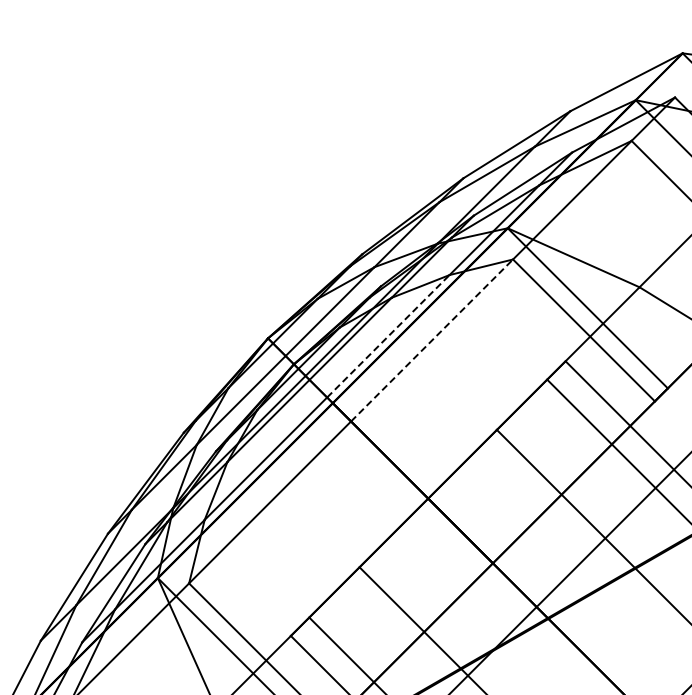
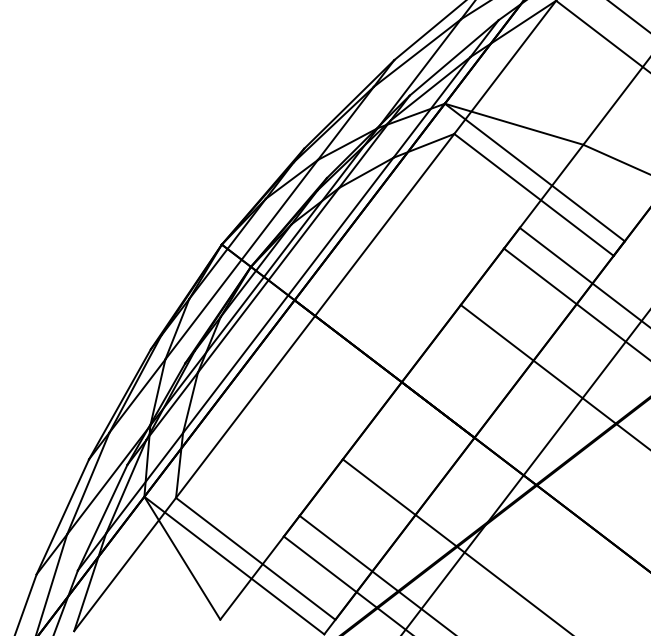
line: (388, 336) -> (341, 226), dashed -> solid
line: (432, 340) -> (385, 224), dashed -> solid

